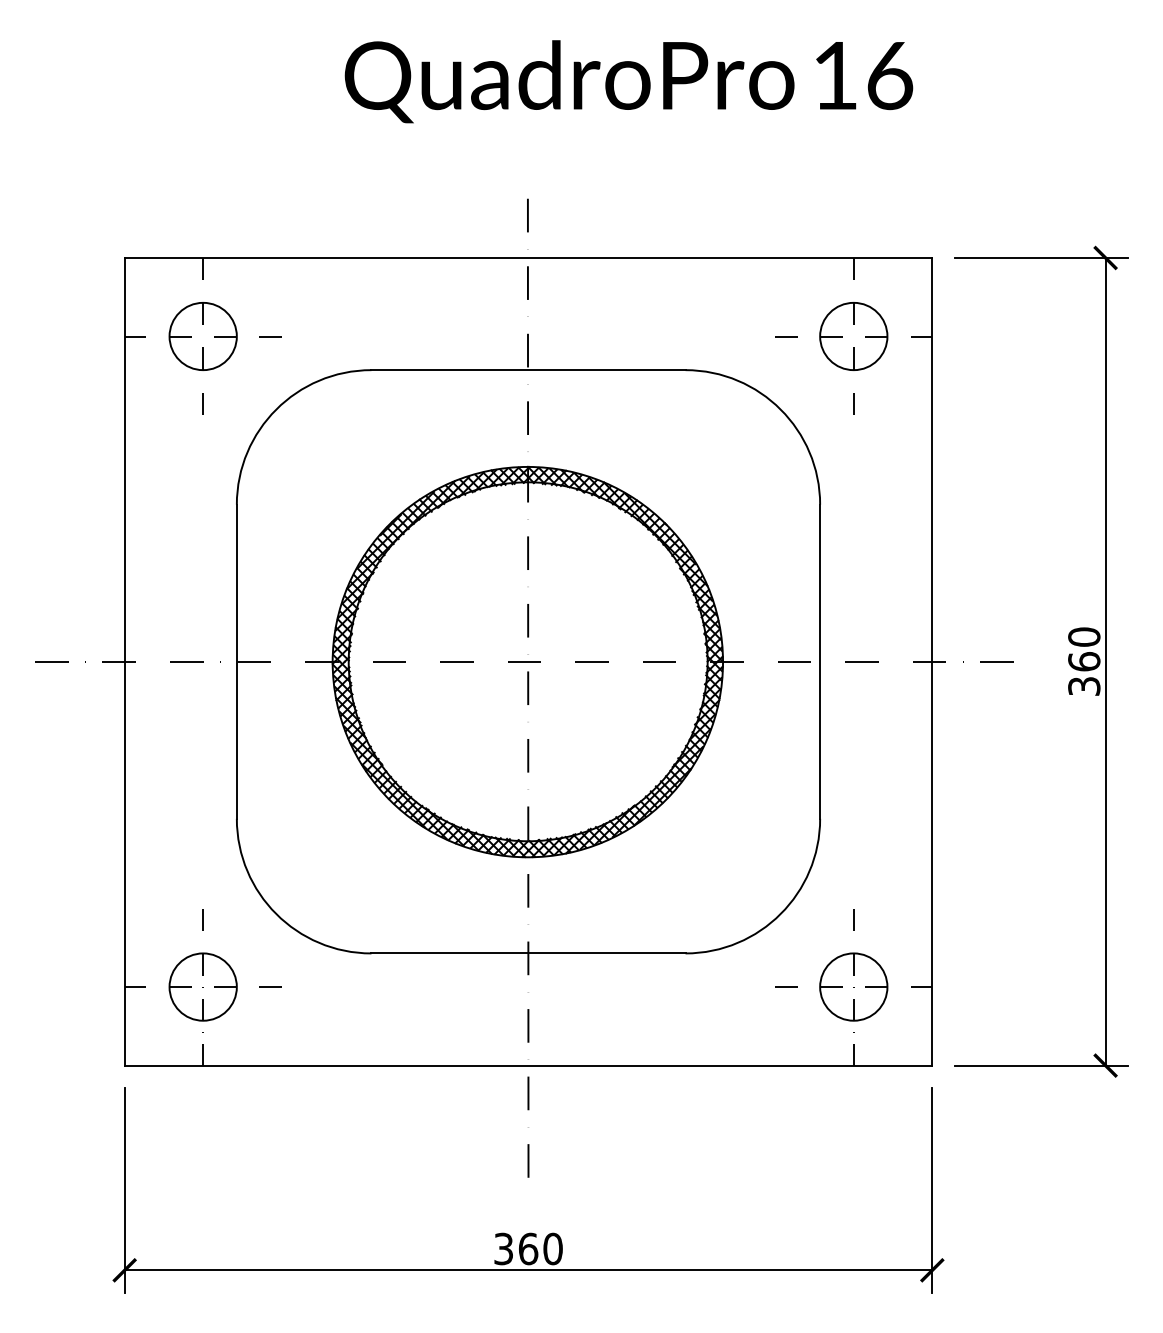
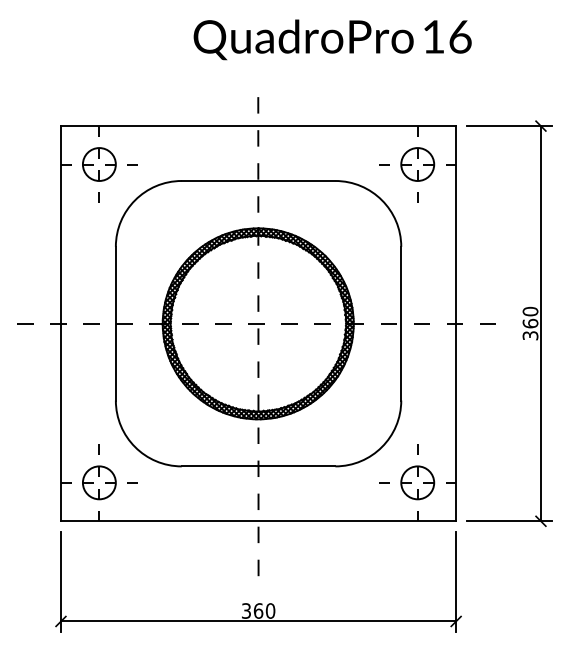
text: (628, 80) -> (332, 39), moved

